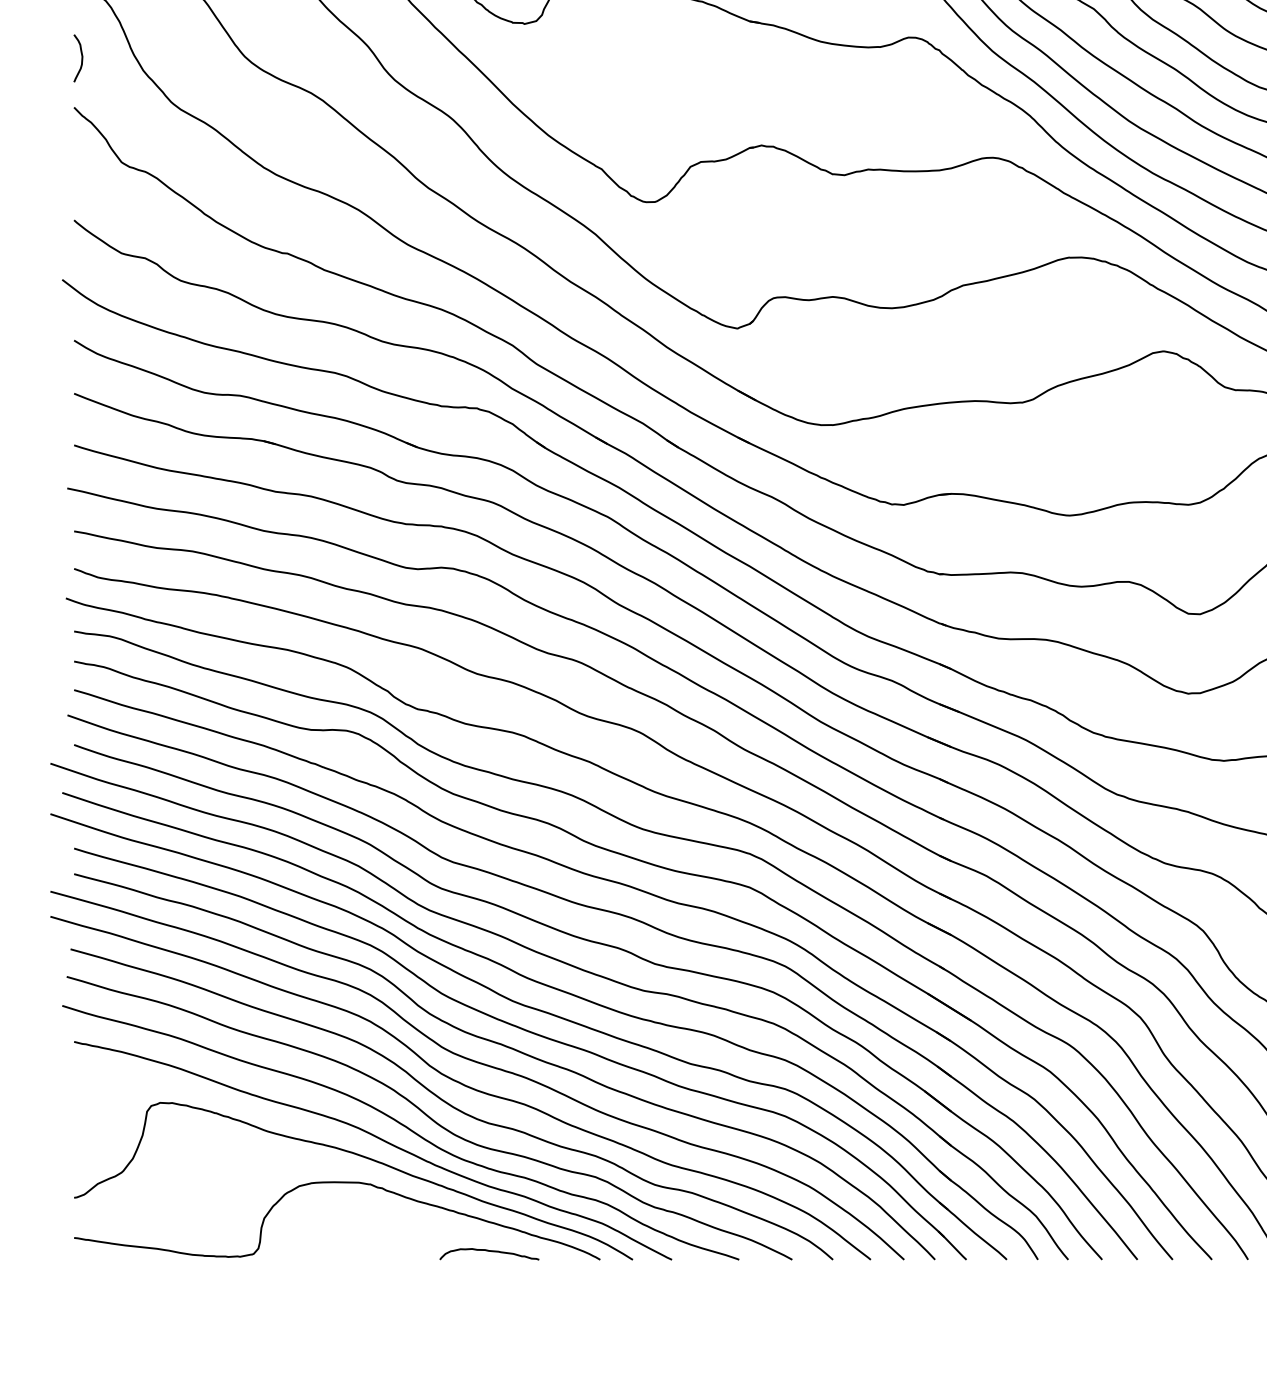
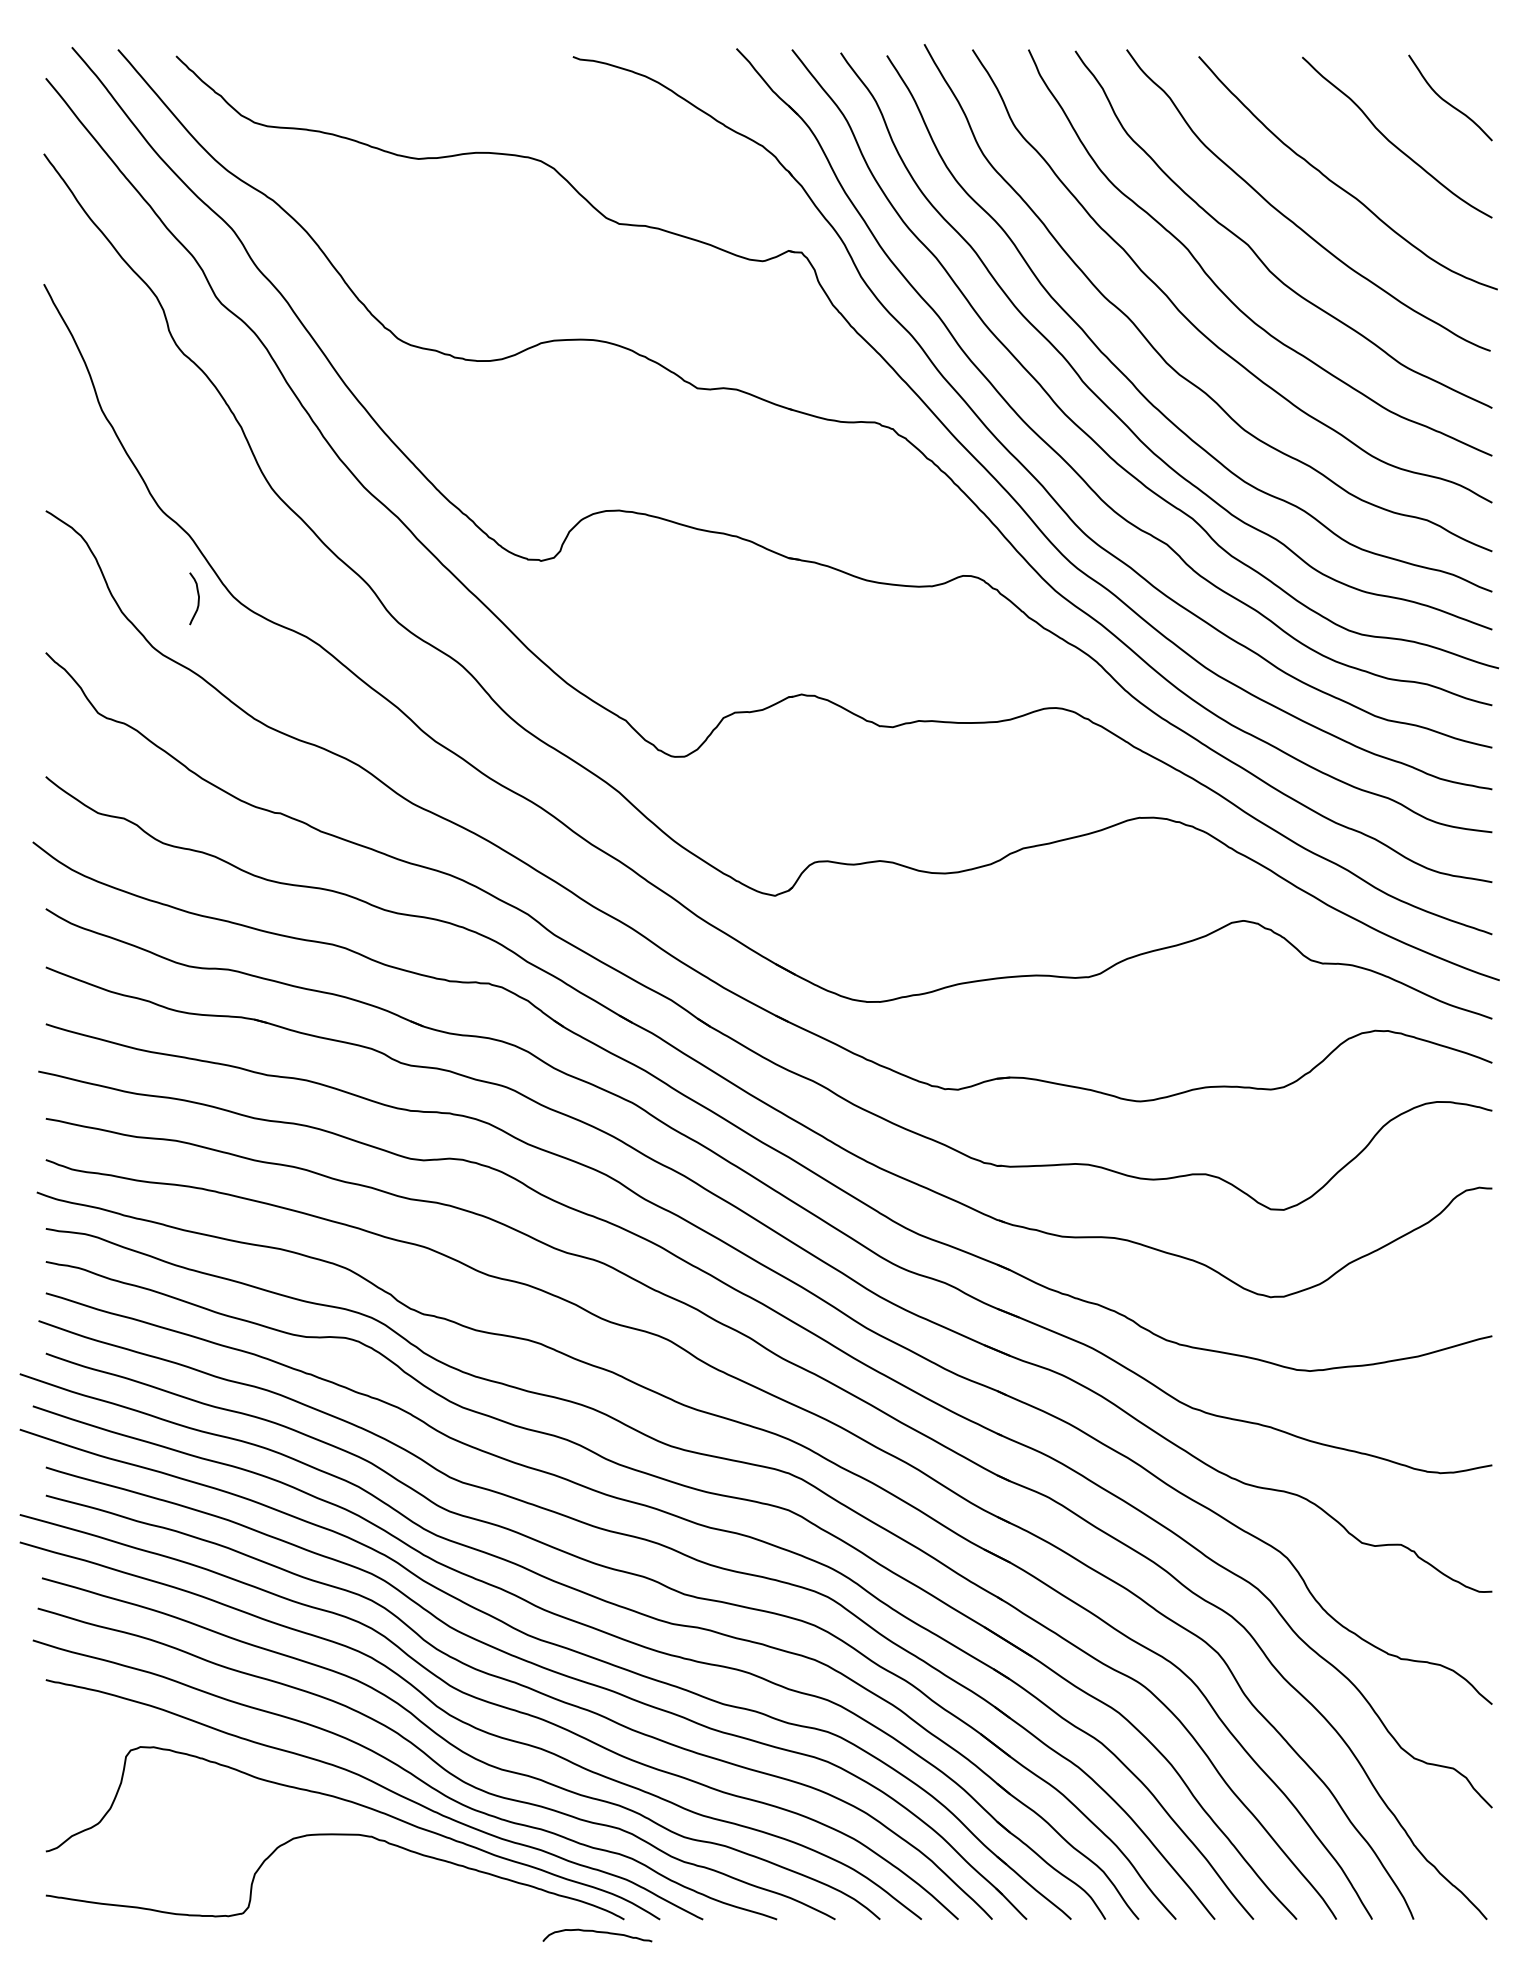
curve: (81, 59) -> (197, 600), moved
curve: (489, 1251) -> (597, 1932), moved

